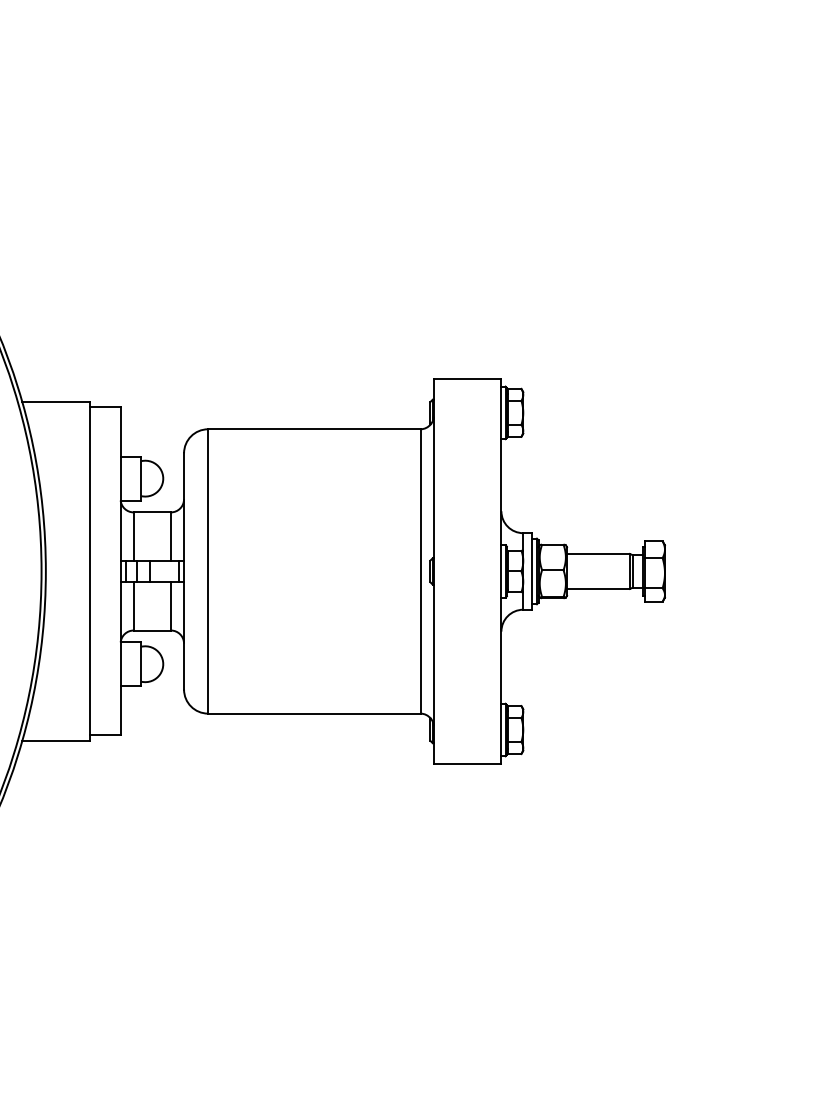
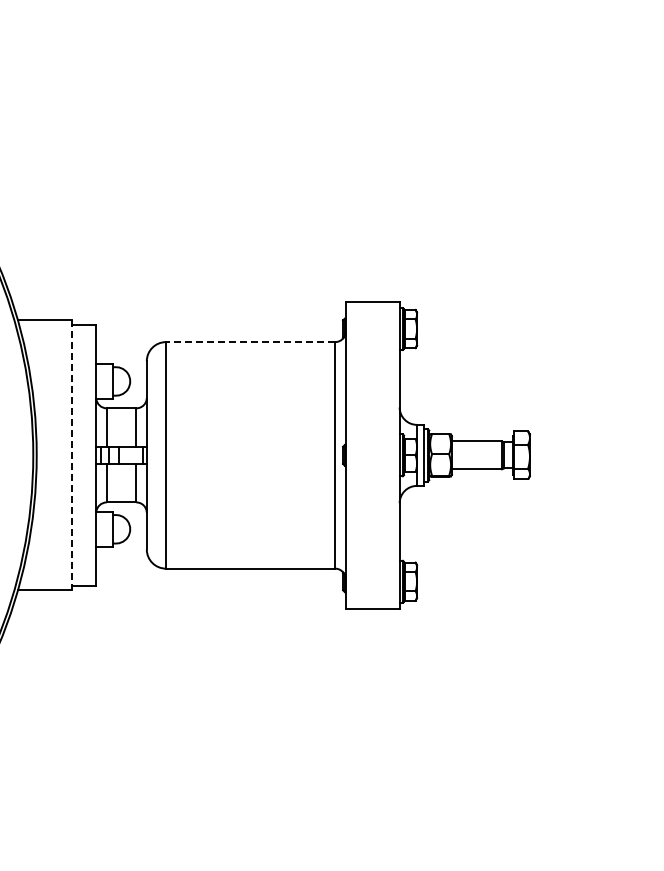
line: (314, 429) -> (250, 342), solid -> dashed
line: (89, 571) -> (71, 455), solid -> dashed

